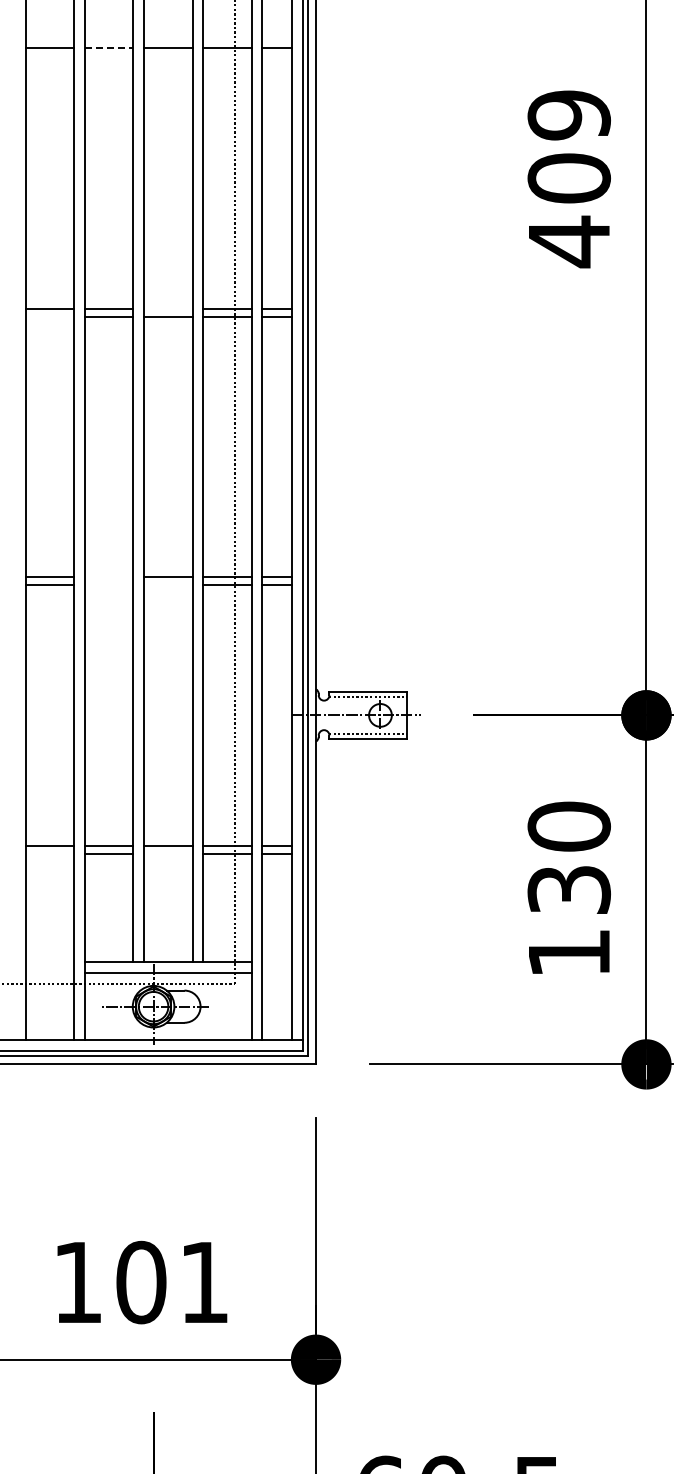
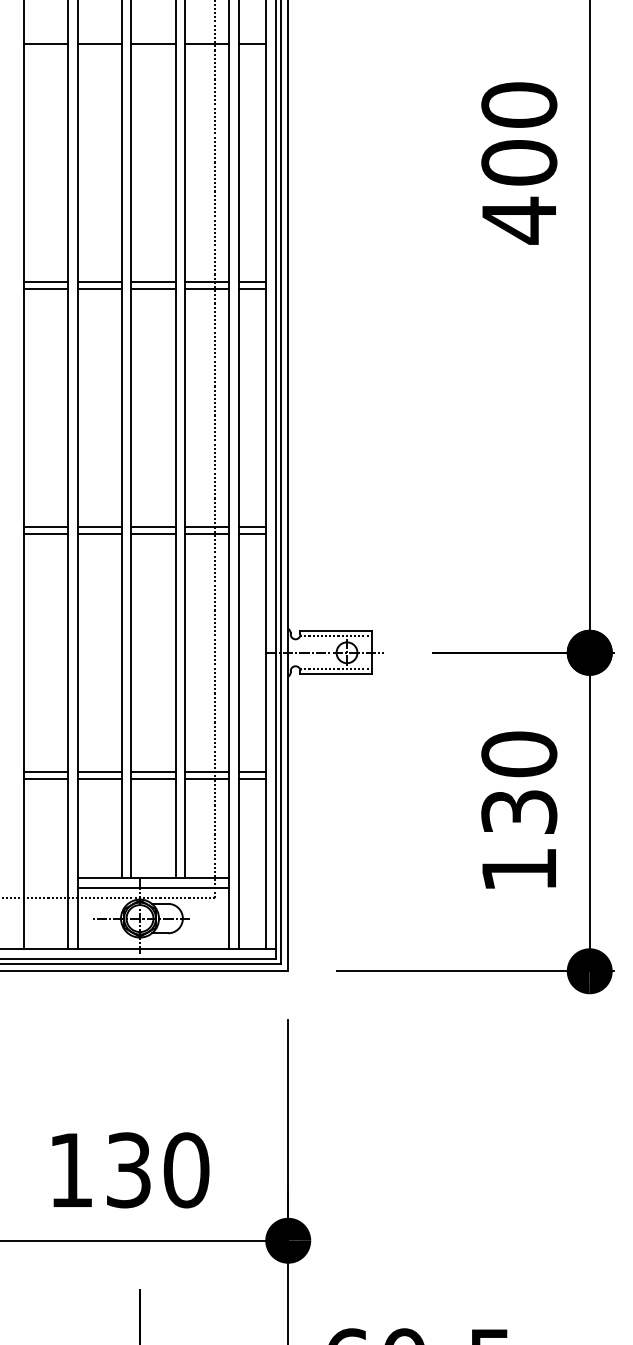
line: (109, 48) -> (99, 44), dashed -> solid
text: (568, 115) -> (518, 105), 409 -> 400
line: (168, 308) -> (153, 281), added
line: (50, 316) -> (45, 288), added
line: (109, 577) -> (99, 526), added
line: (109, 585) -> (99, 534), added
line: (168, 585) -> (153, 534), added
line: (50, 853) -> (45, 778), added
line: (168, 853) -> (153, 778), added
text: (172, 1282) -> (157, 1170), 101 -> 130

